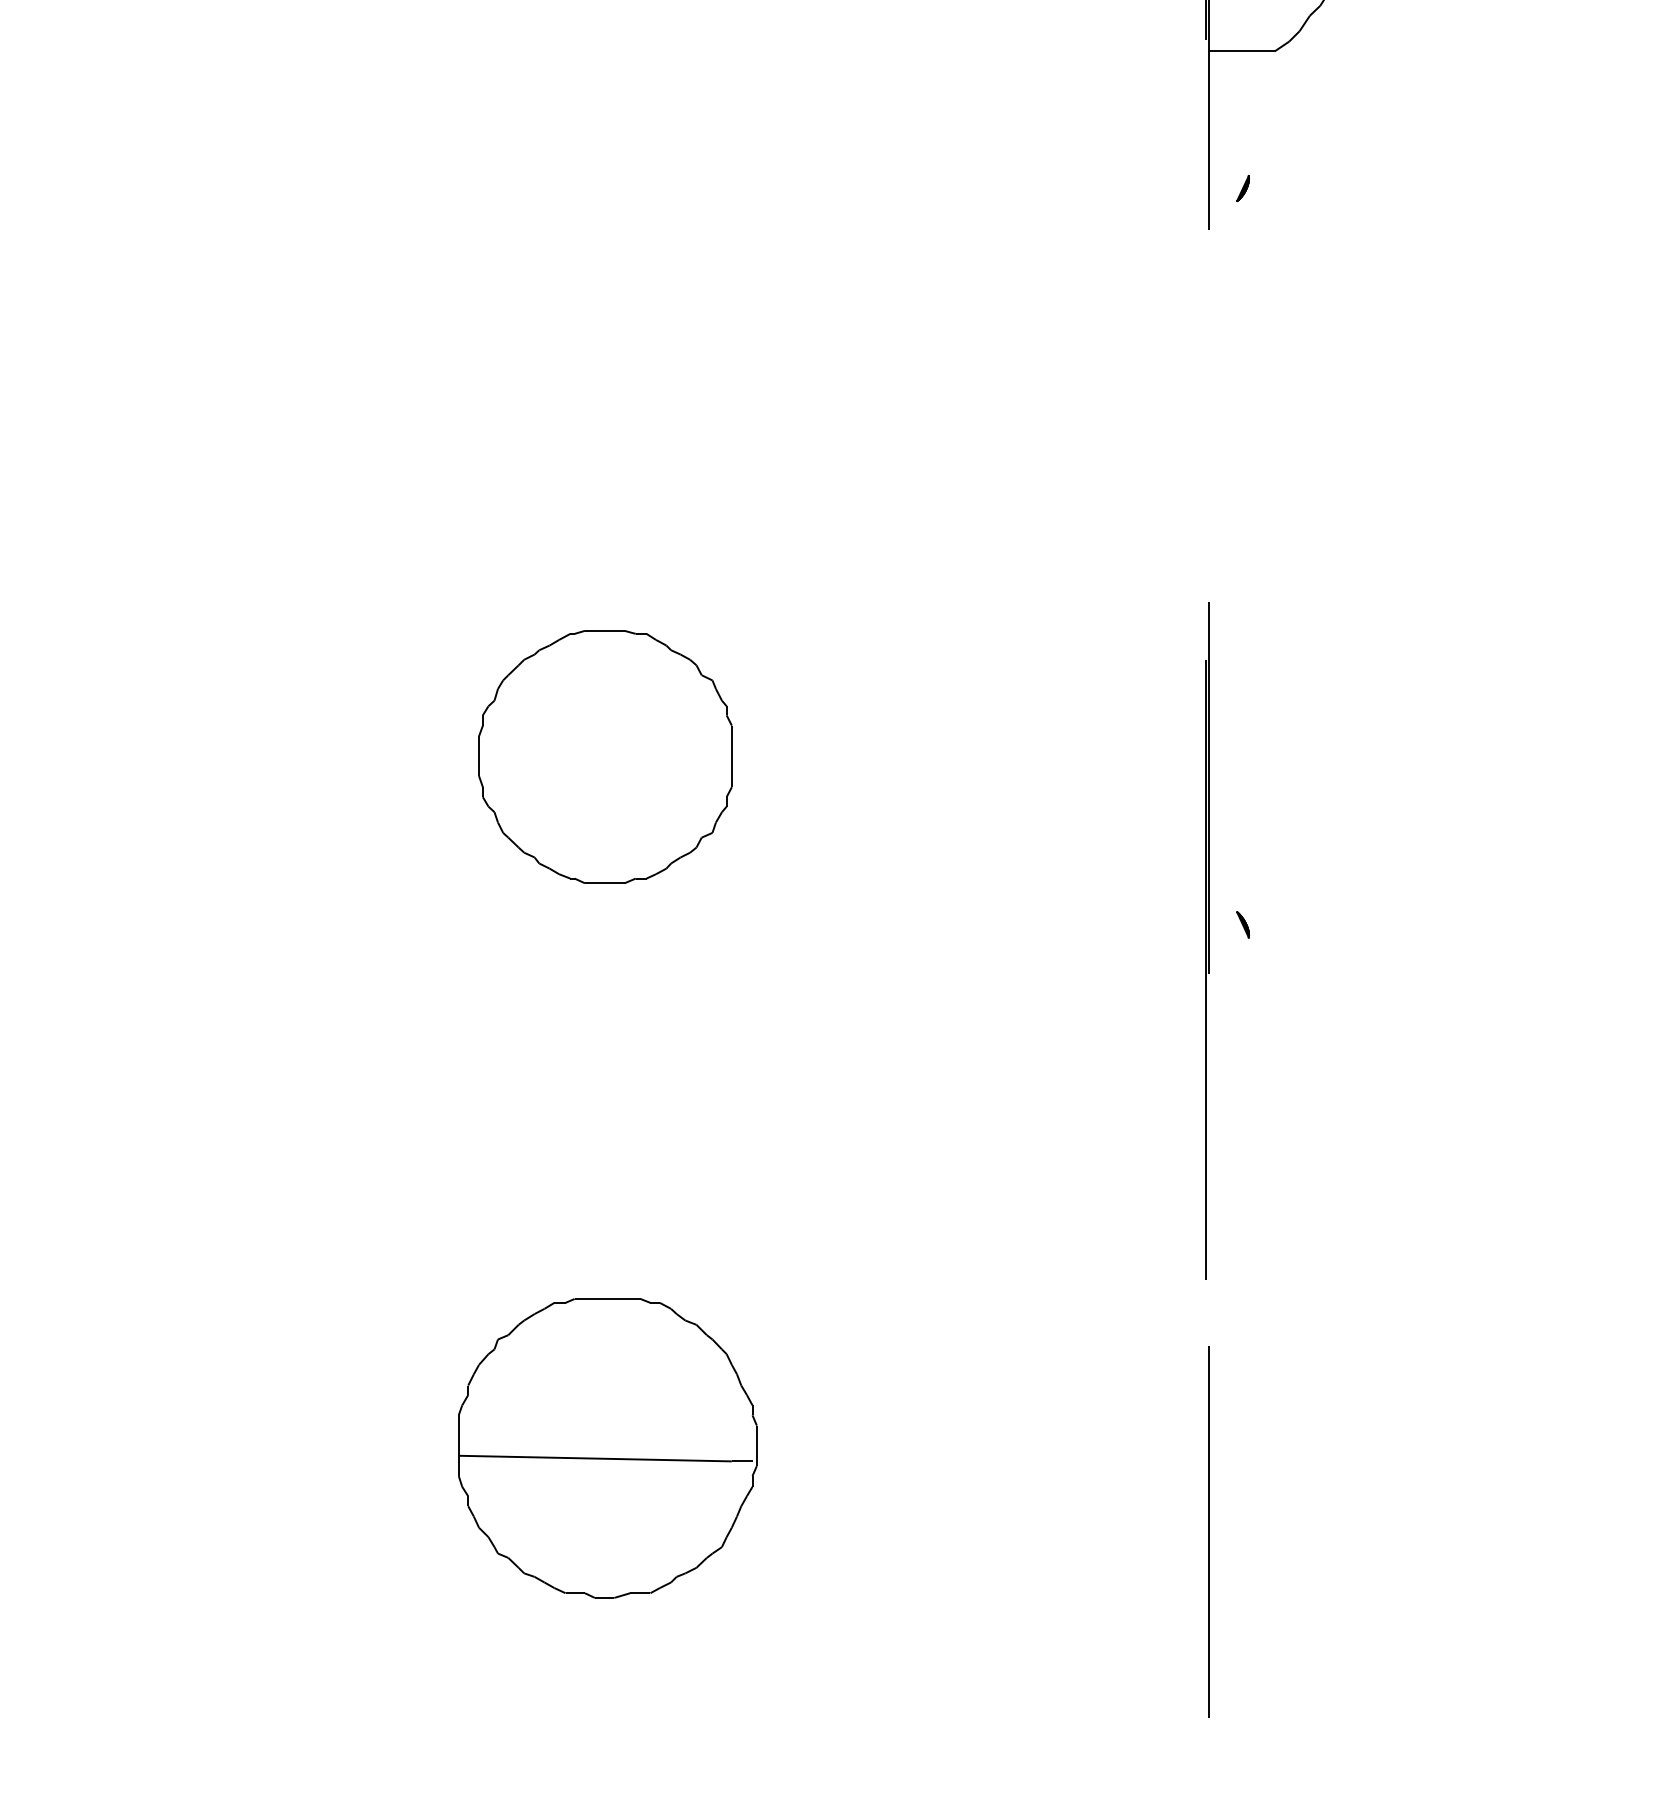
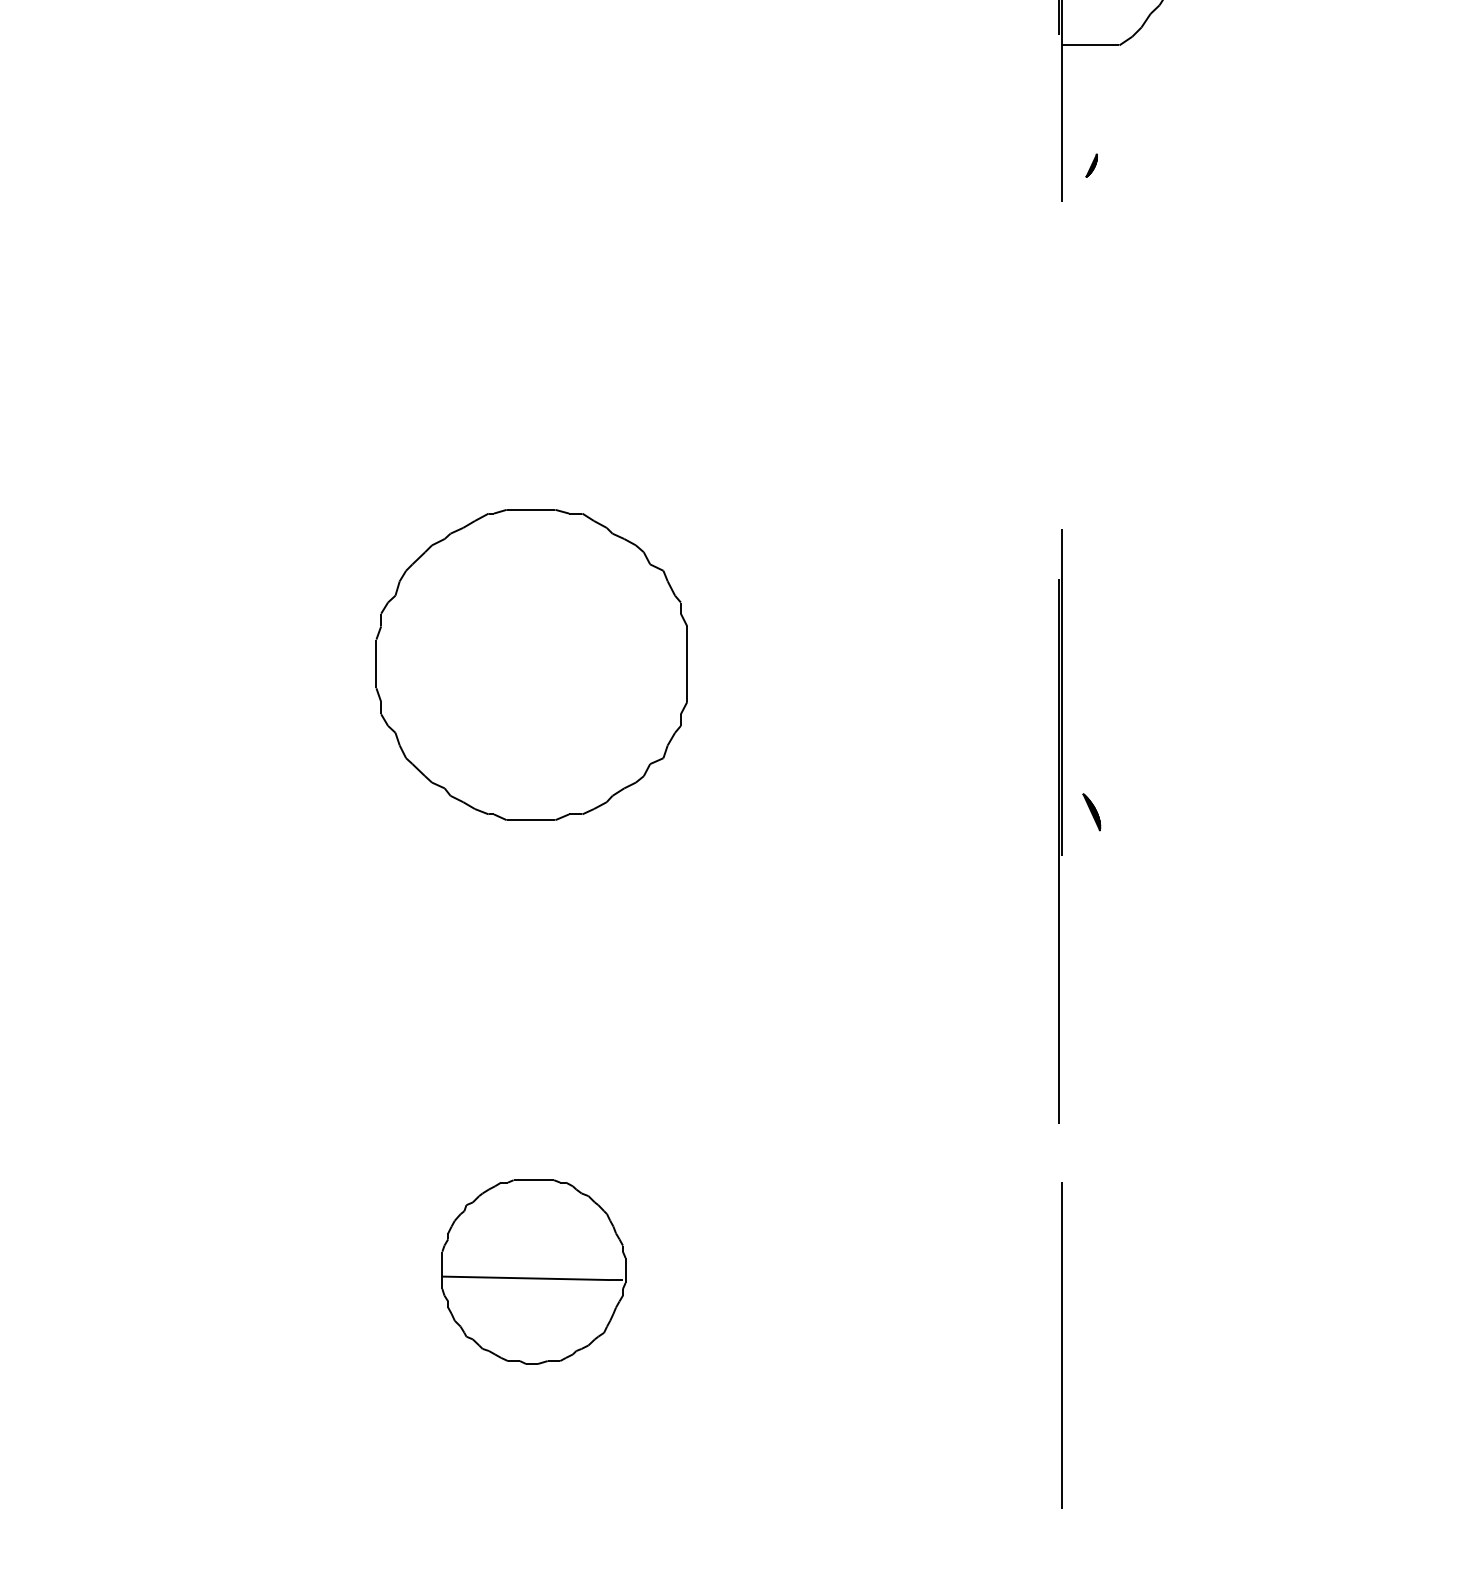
part: (605, 756) -> (531, 664), size x1.4
part: (1242, 924) -> (1091, 812), size x1.6
part: (607, 1448) -> (533, 1272), size x0.7

